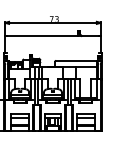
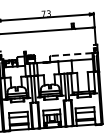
line: (76, 60) -> (71, 54), solid -> dashed

